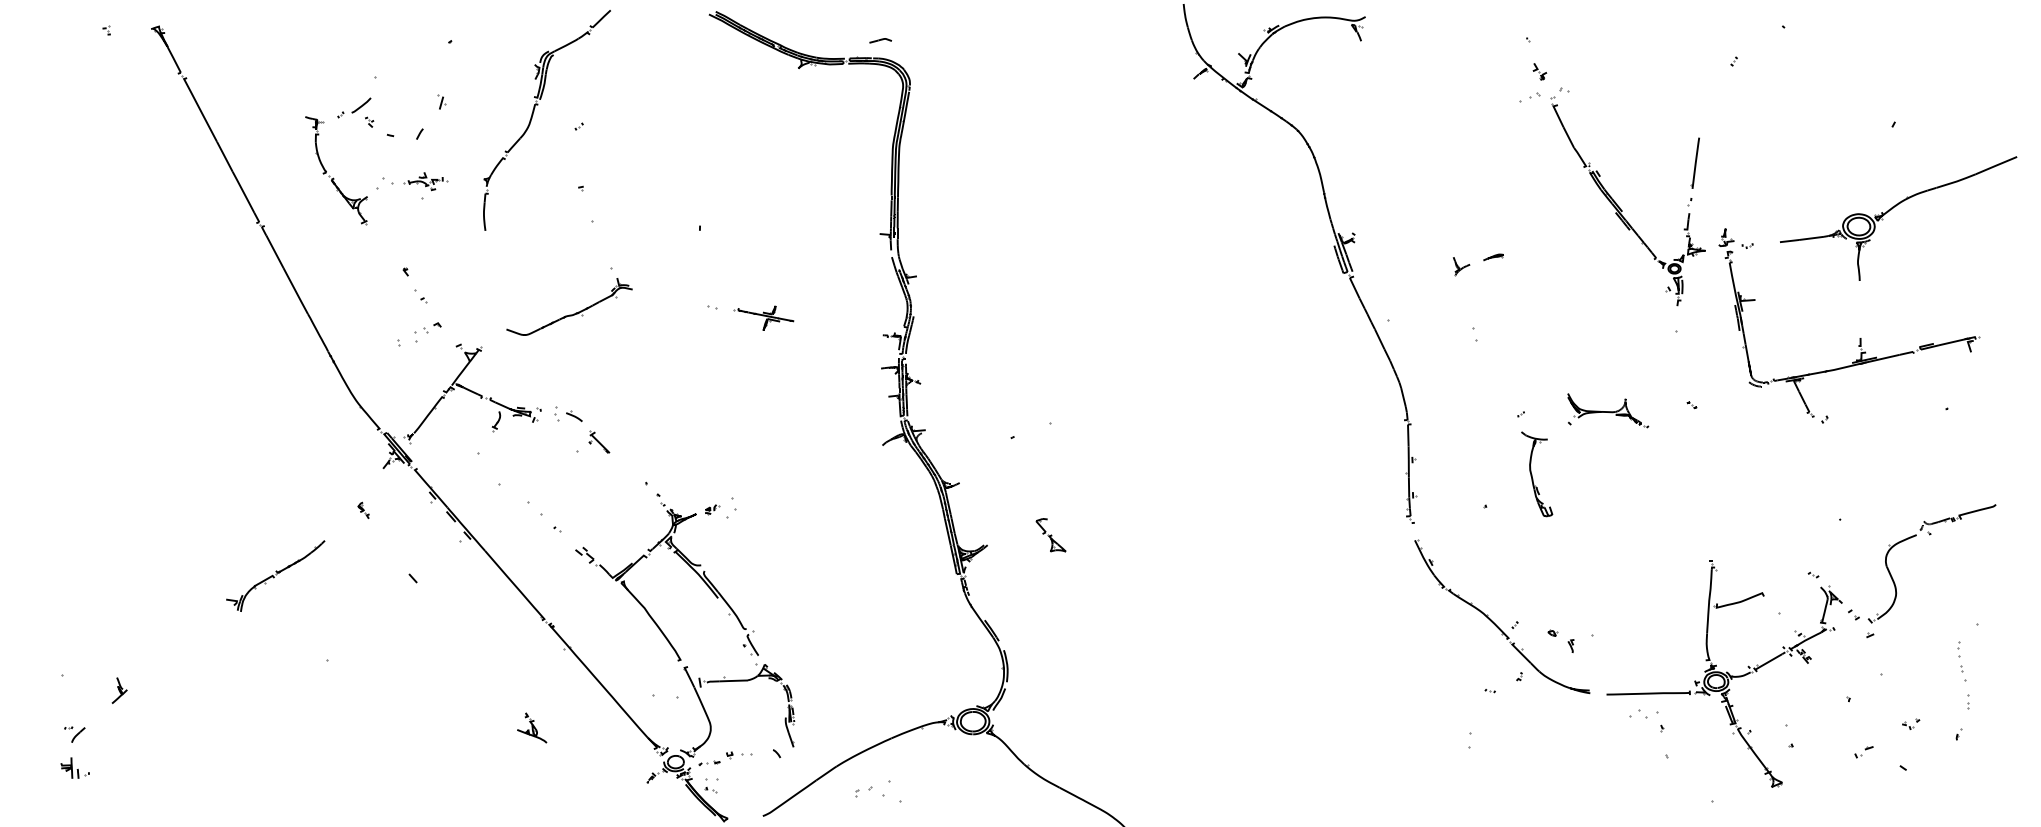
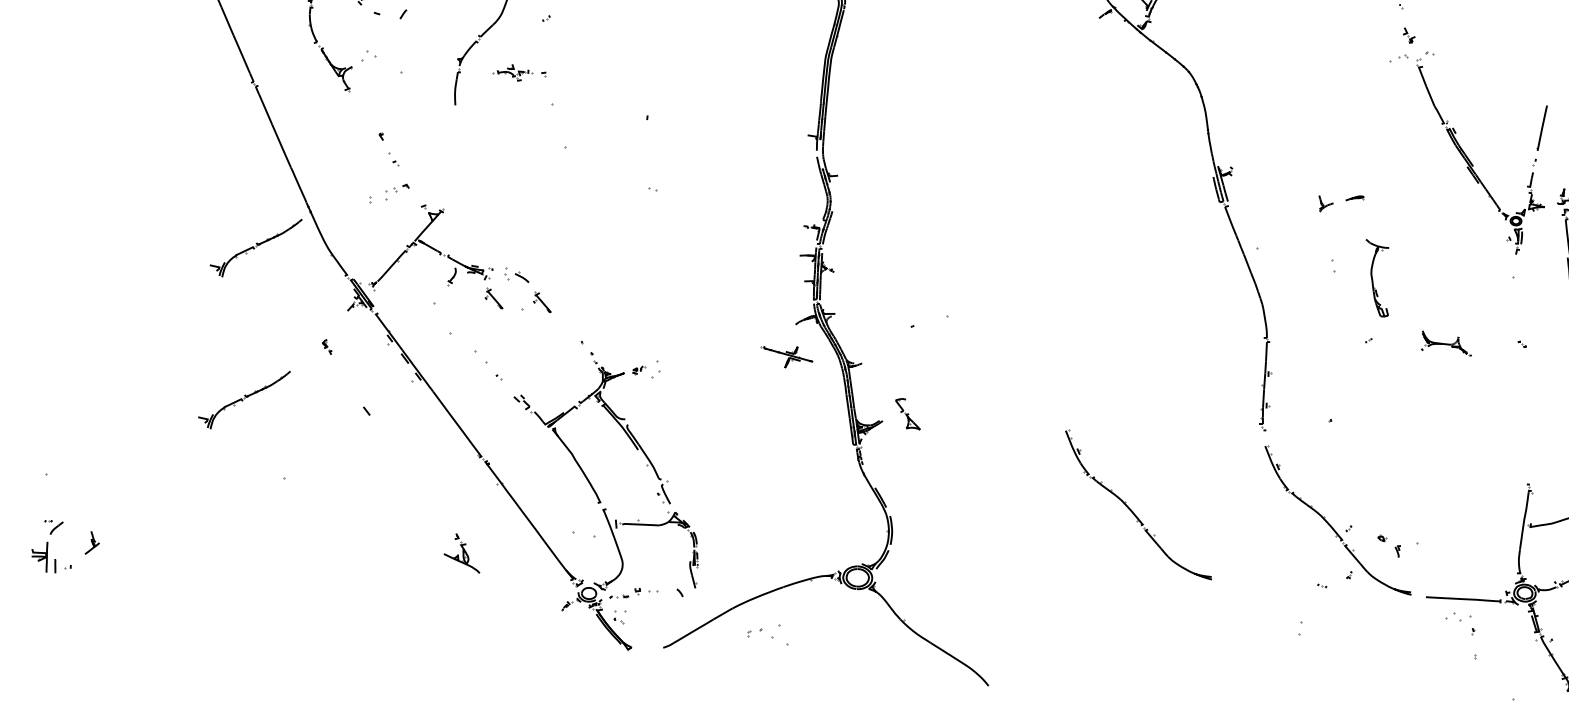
part: (425, 181) -> (512, 72), moved
part: (569, 314) -> (524, 185), removed
part: (763, 317) -> (786, 356), moved
part: (275, 405) -> (255, 247), added
part: (1608, 410) -> (1447, 343), size x0.7
part: (545, 441) -> (494, 297), added
part: (1537, 474) -> (1377, 278), moved
part: (1050, 535) -> (907, 414), moved
part: (1272, 623) -> (1132, 510), added
part: (119, 690) -> (92, 543), moved
part: (532, 727) -> (463, 552), size x1.4
part: (74, 767) -> (51, 556), size x1.6

